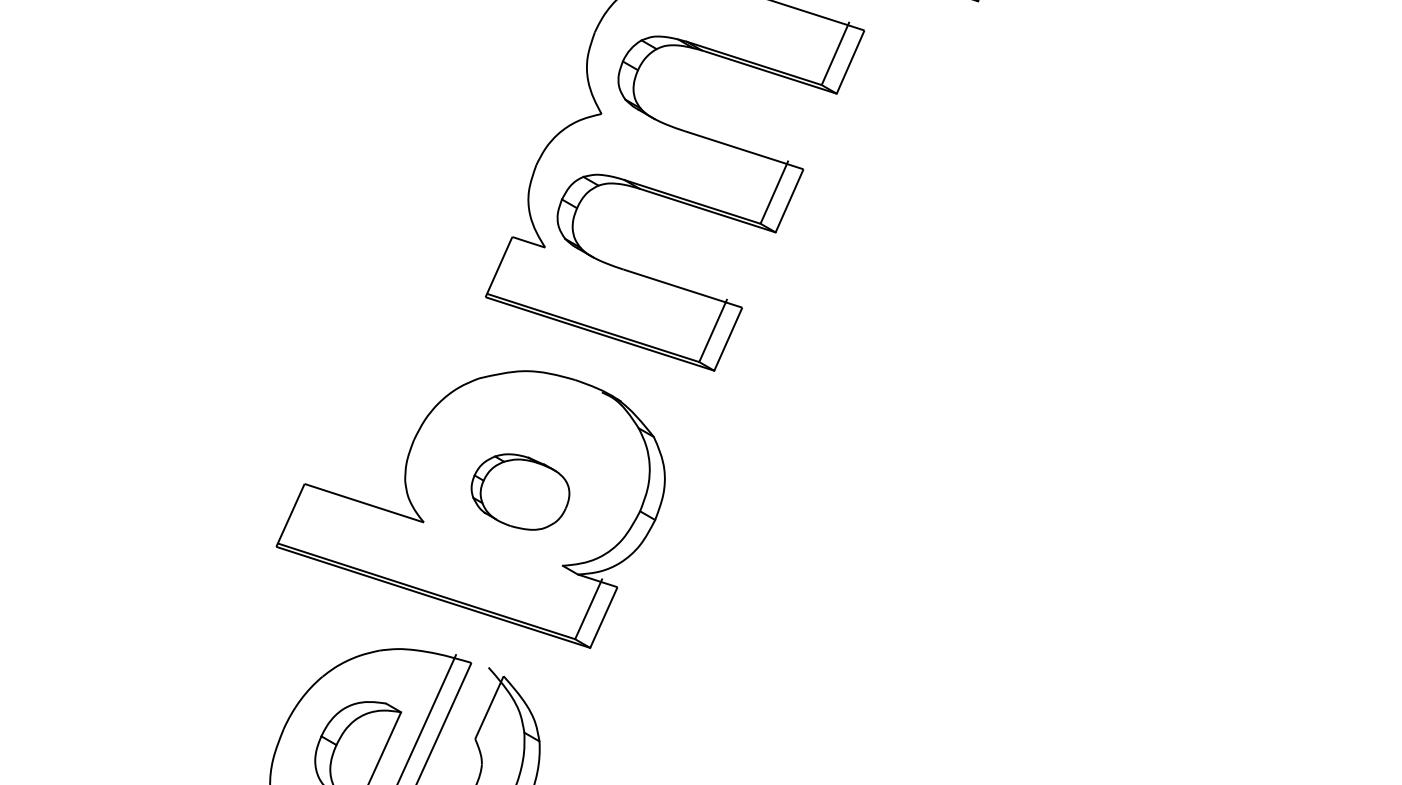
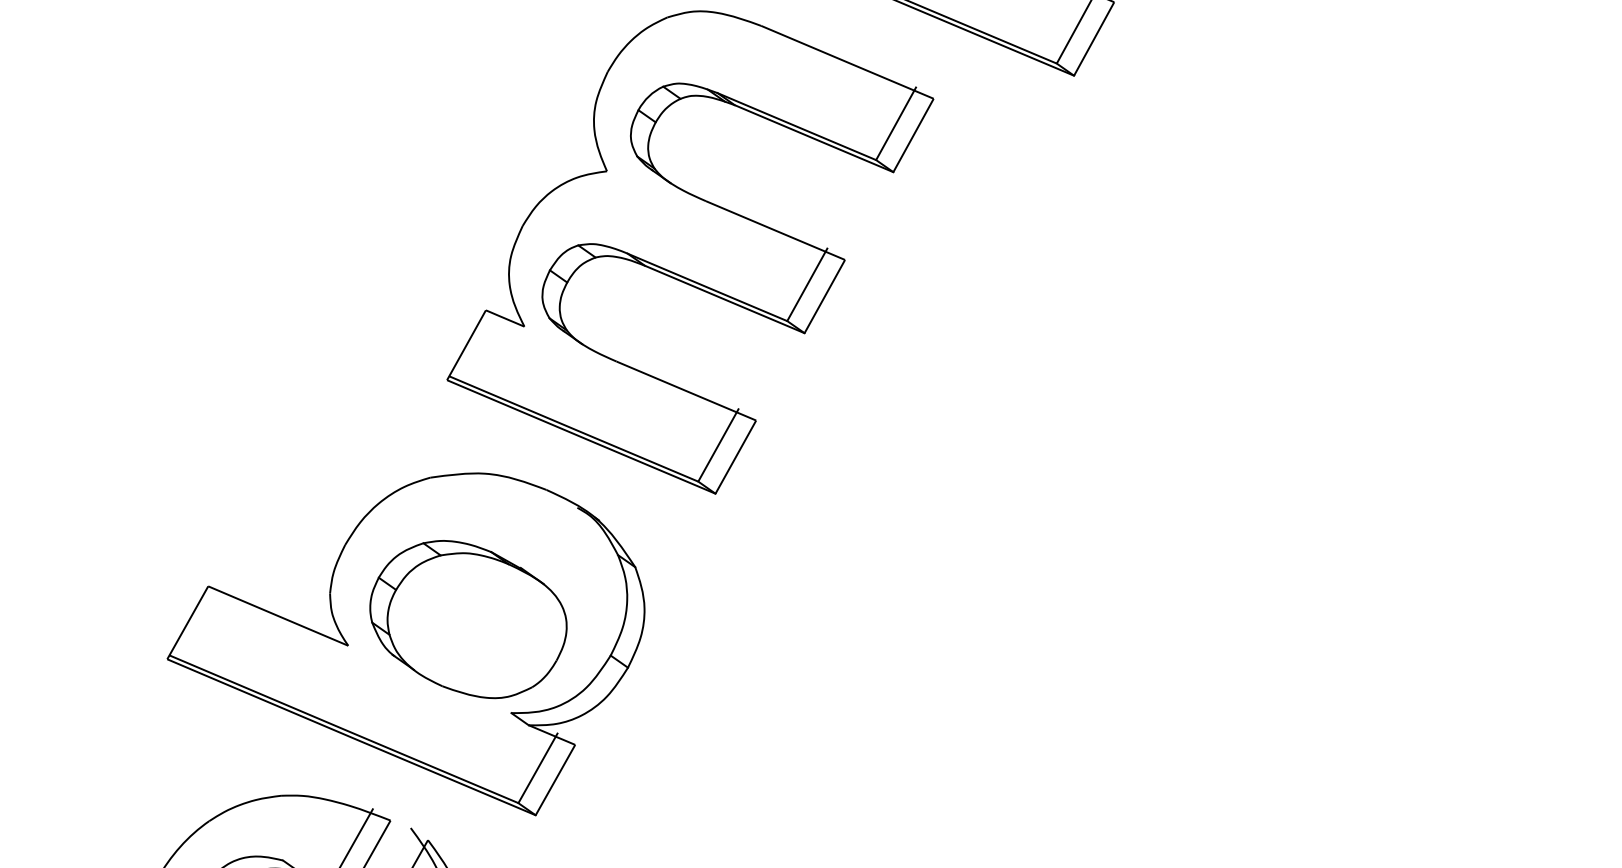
part: (520, 491) -> (468, 618), size x1.67

